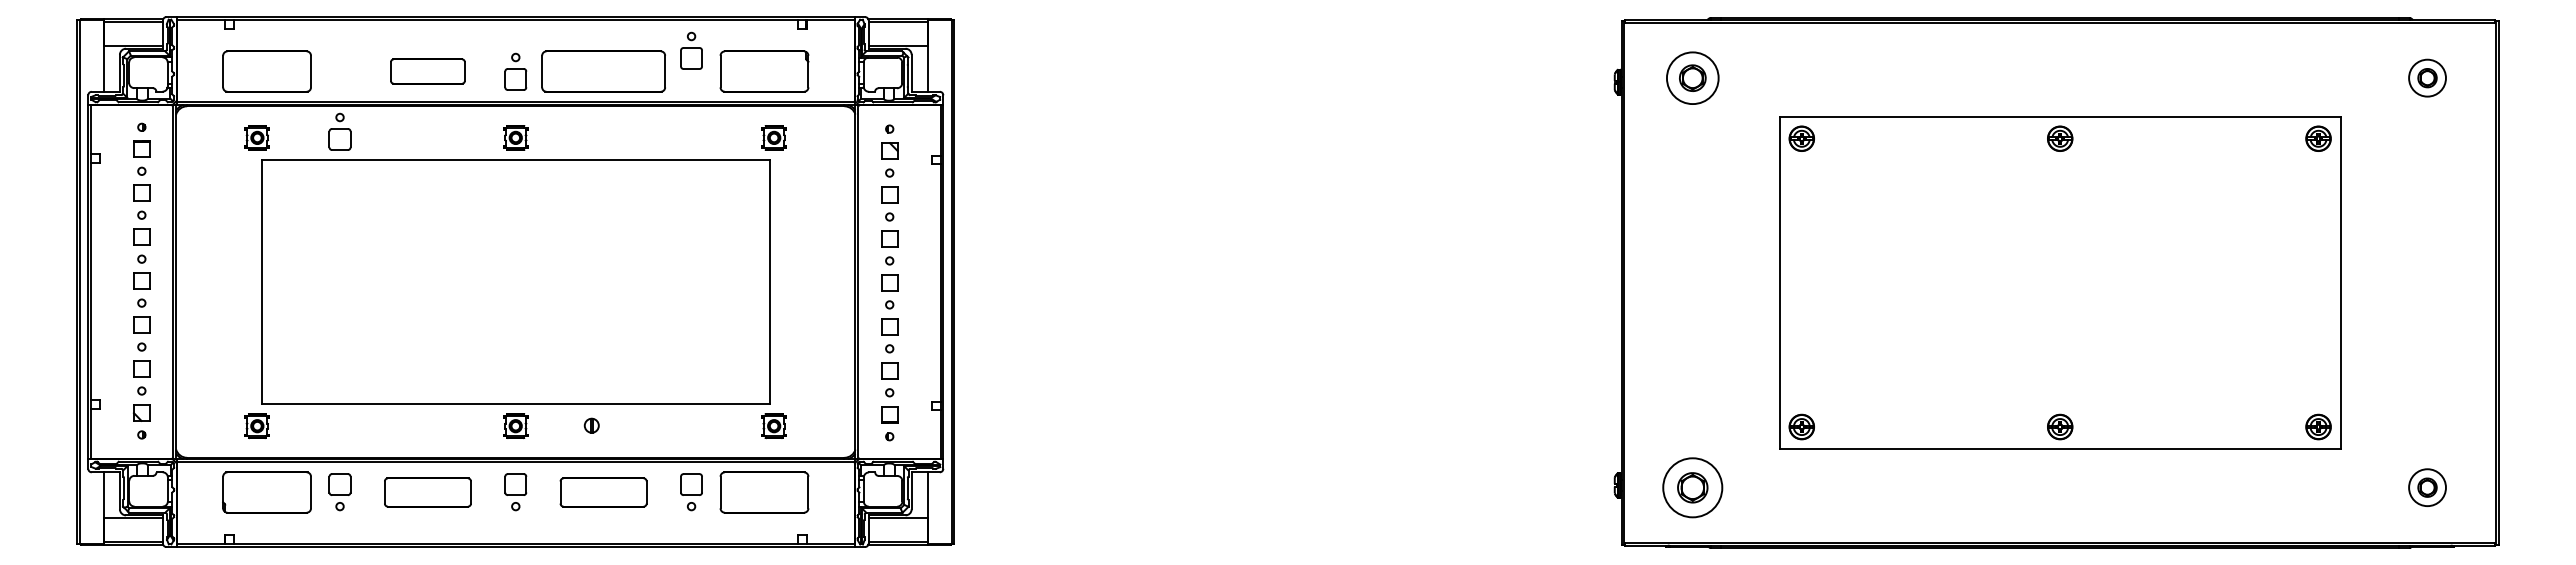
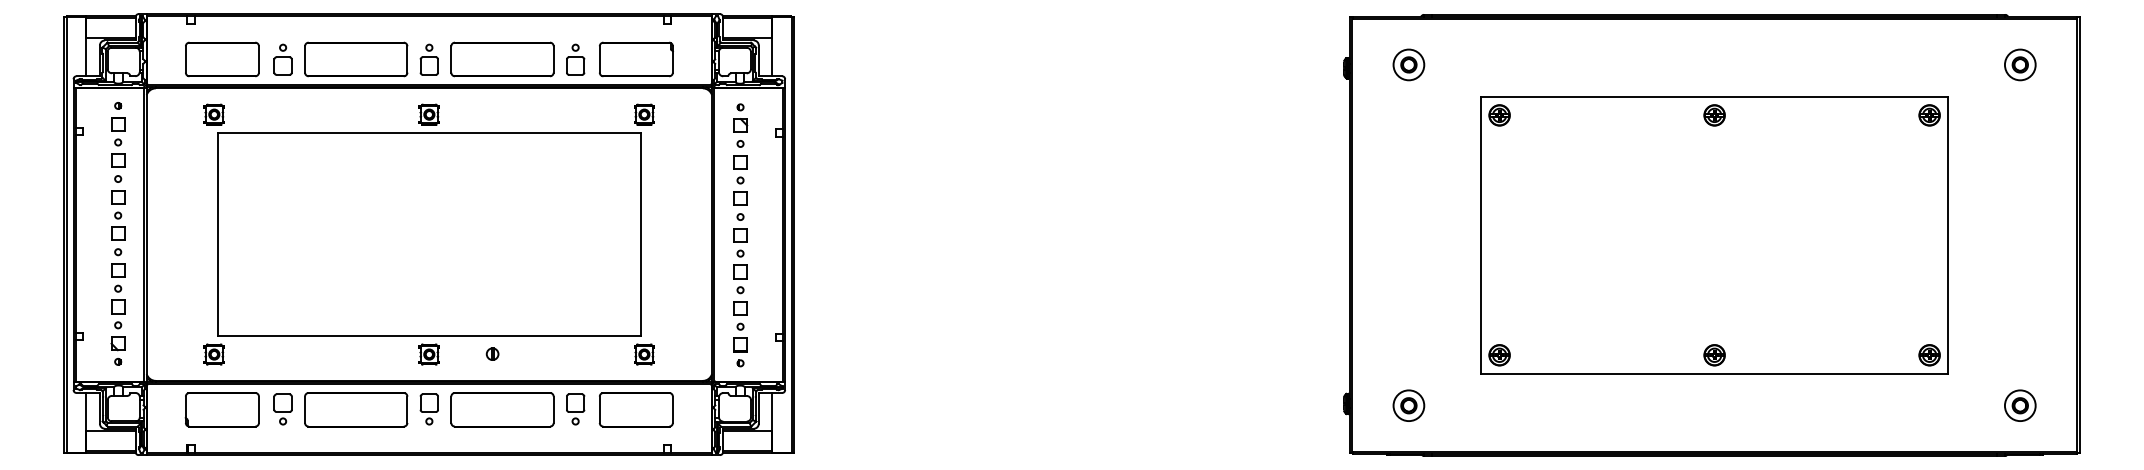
part: (691, 50) -> (575, 59), moved
part: (427, 71) -> (355, 59), size x1.67
part: (1692, 77) -> (1408, 64), size x0.71
part: (339, 131) -> (282, 59), moved
part: (1692, 487) -> (1408, 405), size x0.62
part: (427, 492) -> (355, 409), size x1.43
part: (603, 492) -> (502, 409), size x1.43

